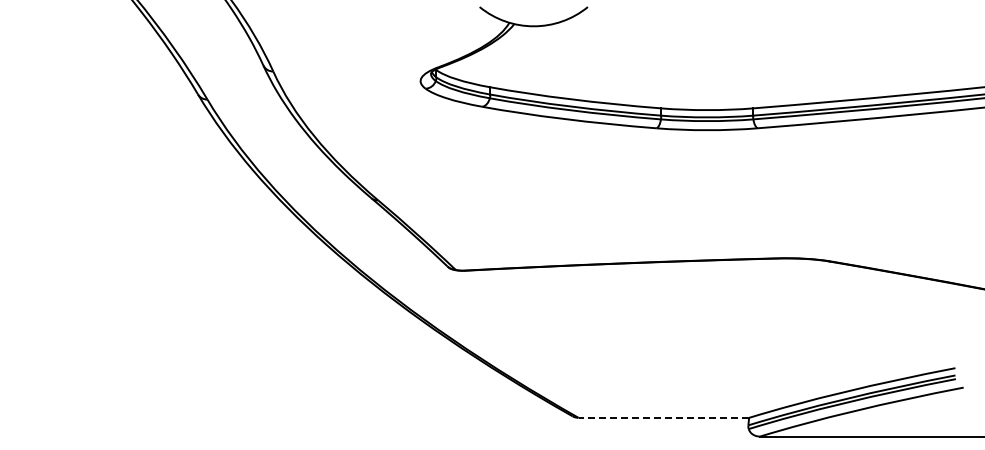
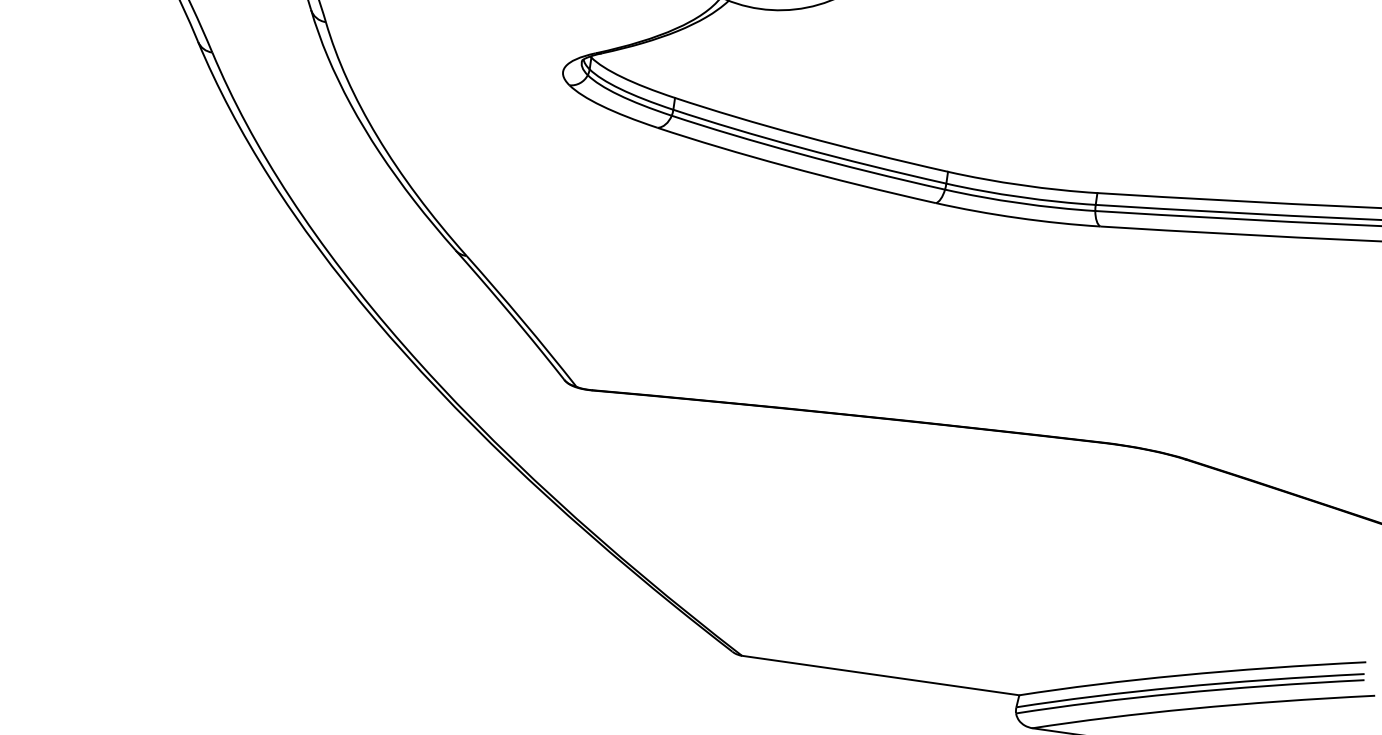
line: (663, 417) -> (880, 674), dashed -> solid

